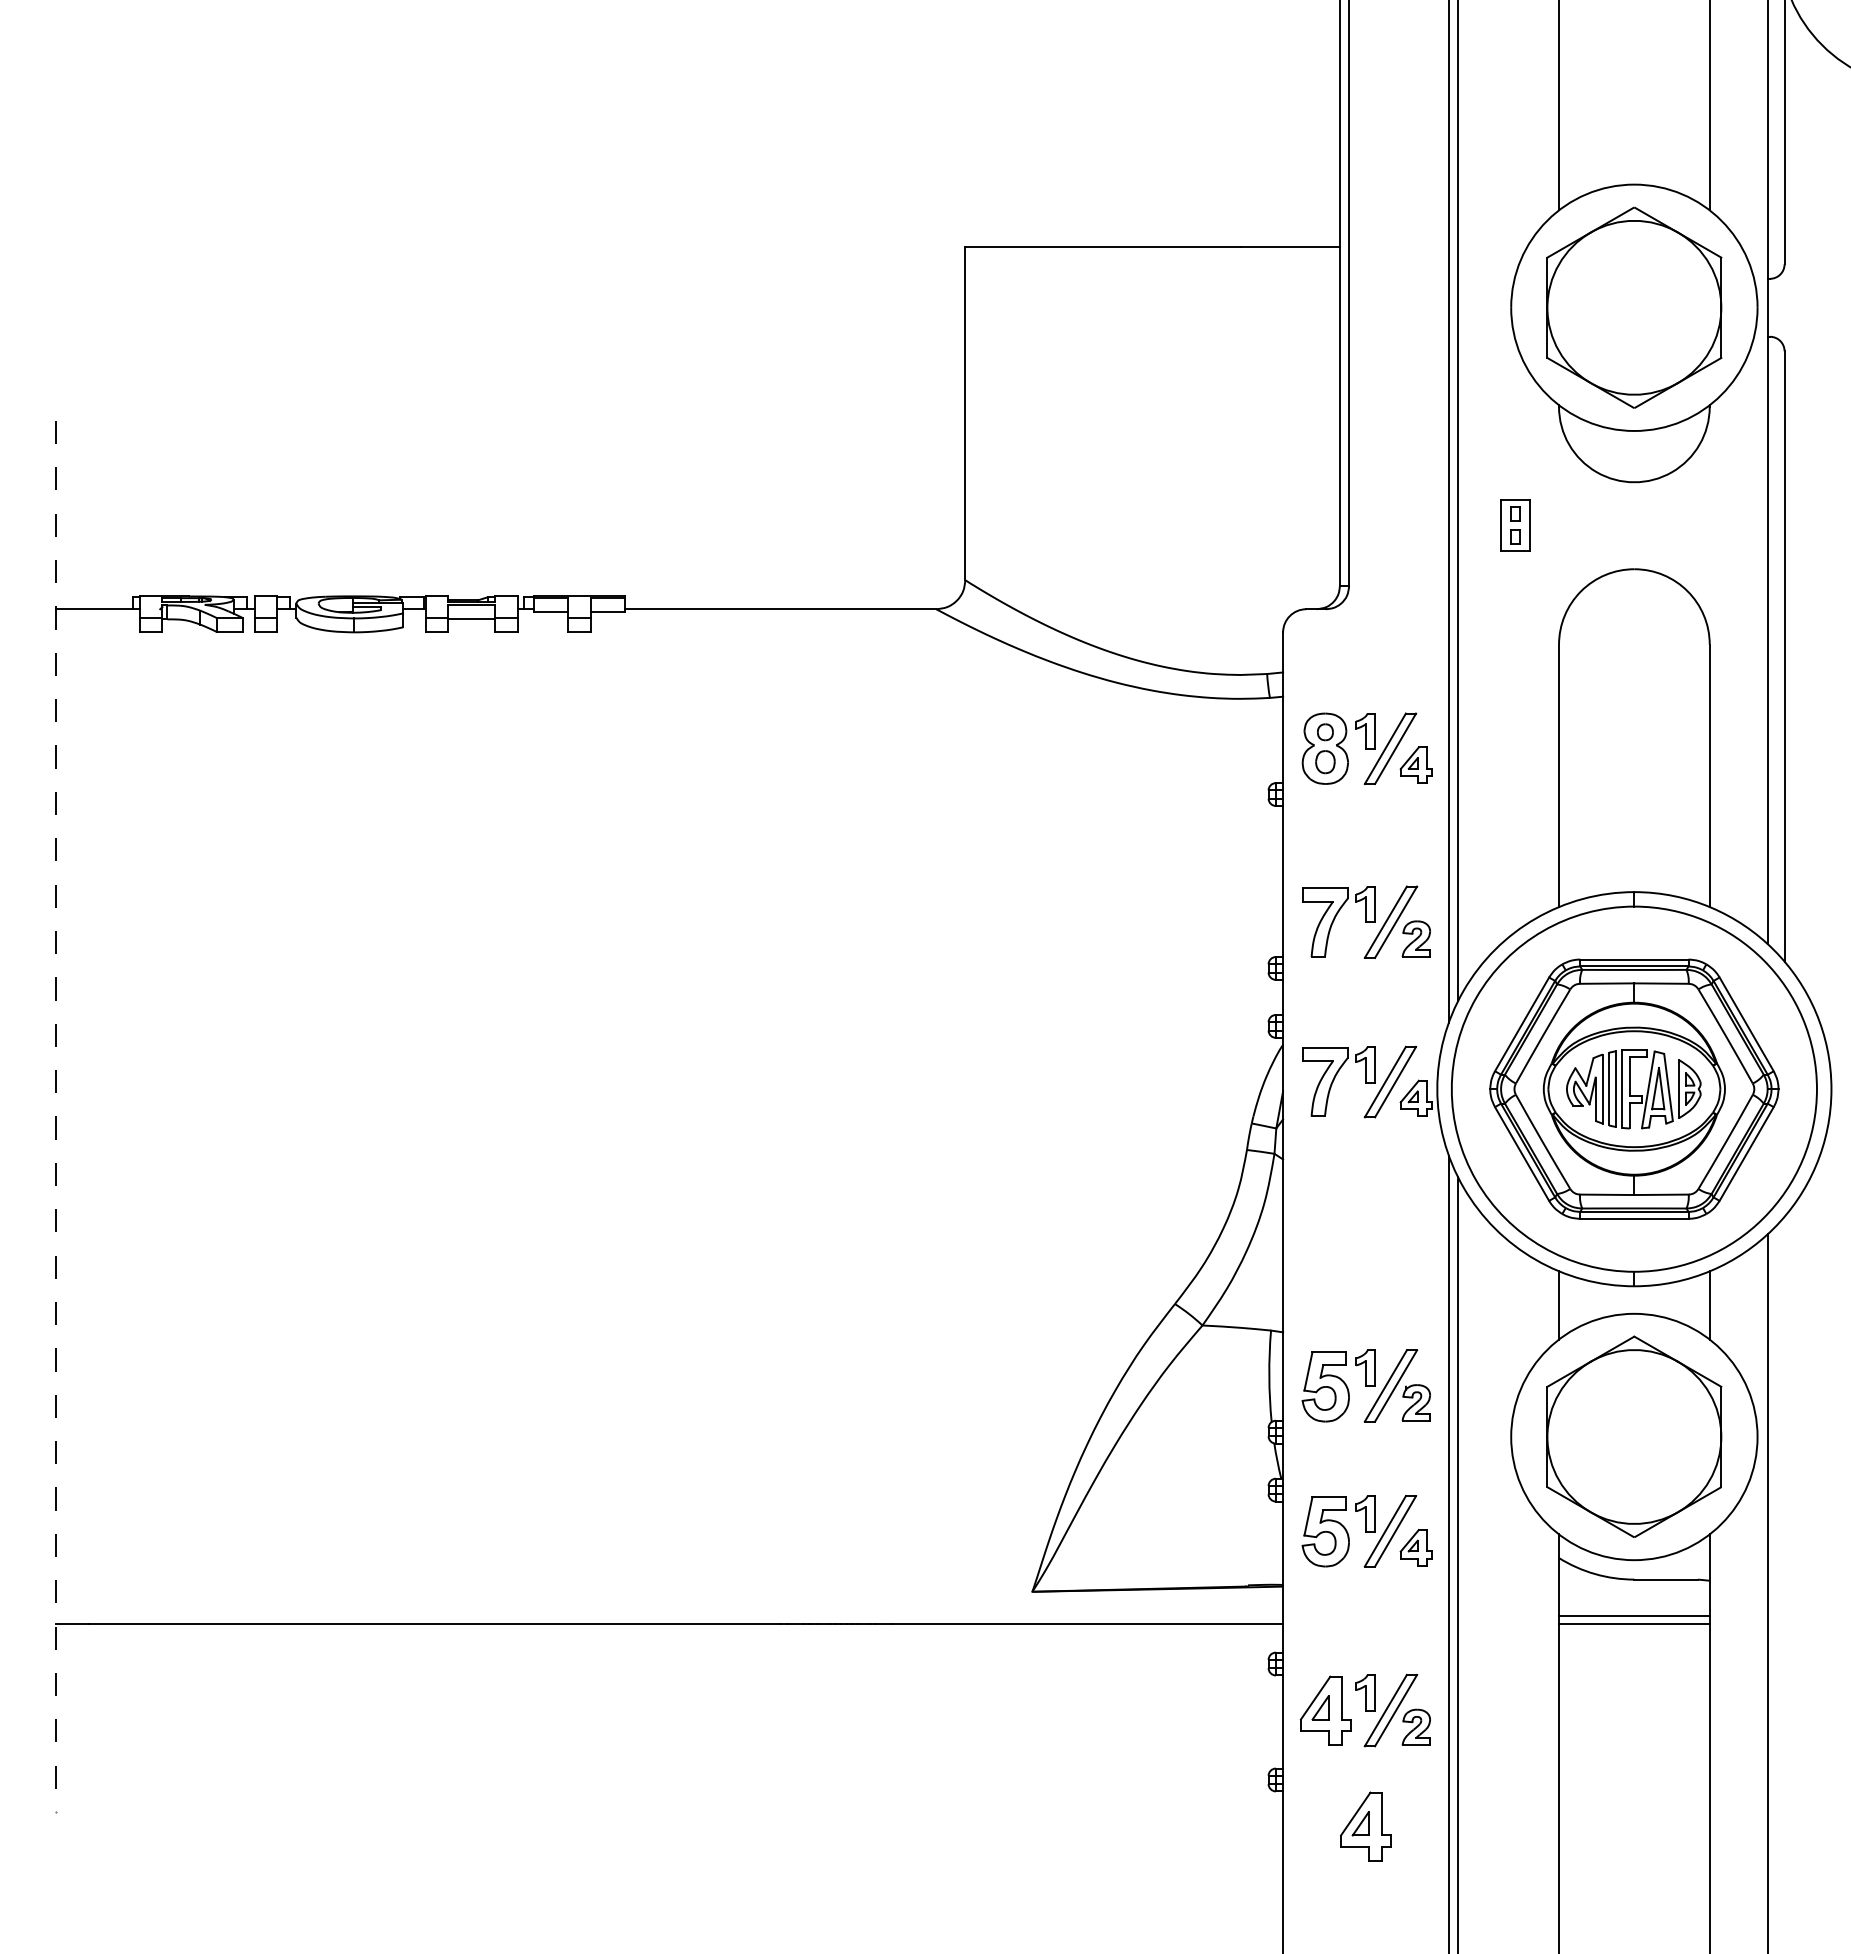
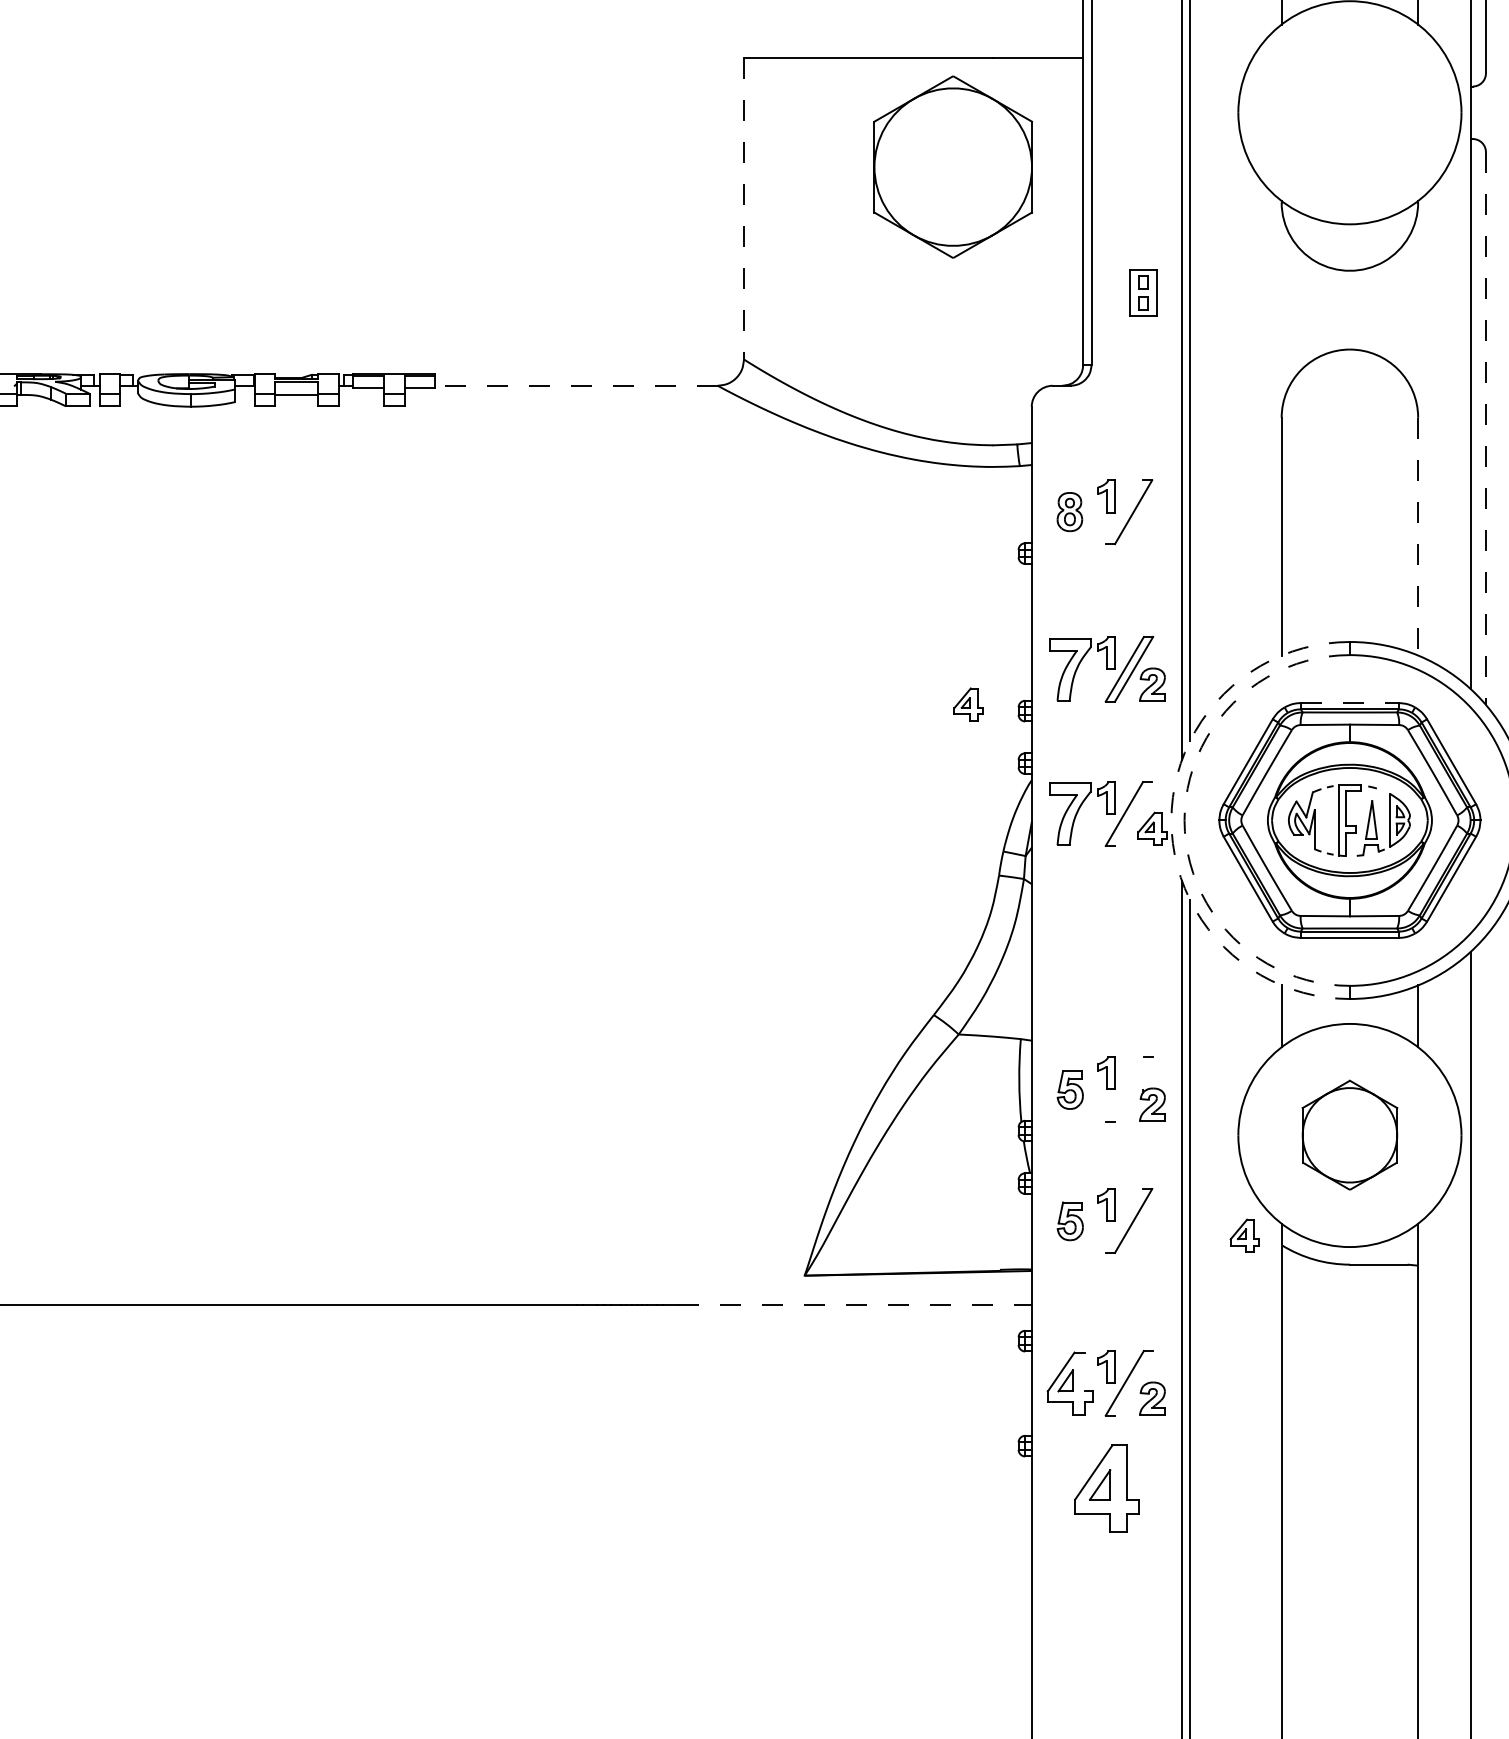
part: (1634, 307) -> (953, 166), moved
line: (965, 413) -> (744, 208), solid -> dashed
part: (1515, 525) -> (1143, 292), moved
line: (780, 609) -> (576, 386), solid -> dashed
line: (1784, 656) -> (1485, 428), solid -> dashed
part: (1324, 748) -> (1069, 511), size x0.6
line: (1384, 748) -> (1123, 511), removed
part: (1415, 764) -> (967, 703), moved
line: (1709, 776) -> (1417, 537), solid -> dashed
line: (1634, 959) -> (1350, 703), solid -> dashed
line: (1395, 1081) -> (1133, 813), removed
line: (1668, 1087) -> (1380, 818), removed
line: (1602, 1088) -> (1321, 819), removed
line: (1609, 1088) -> (1327, 819), removed
arc: (1437, 1089) -> (1171, 820), solid -> dashed
arc: (1451, 1089) -> (1184, 820), solid -> dashed
line: (1616, 1089) -> (1333, 820), removed
line: (1647, 1089) -> (1361, 820), removed
line: (1385, 1385) -> (1124, 1088), removed
line: (1396, 1385) -> (1134, 1088), removed
part: (1325, 1386) -> (1070, 1089), size x0.6
part: (1634, 1436) -> (1350, 1135), size x0.6
part: (1325, 1531) -> (1070, 1221), size x0.6
line: (1384, 1531) -> (1123, 1221), removed
part: (1415, 1547) -> (1244, 1235), moved
line: (1634, 1616) -> (1350, 1298), removed
line: (1088, 1623) -> (855, 1304), solid -> dashed
line: (1634, 1623) -> (1350, 1304), removed
line: (1341, 1697) -> (1084, 1371), removed
line: (1396, 1710) -> (1134, 1383), removed
part: (1365, 1826) -> (1106, 1488), size x1.4

